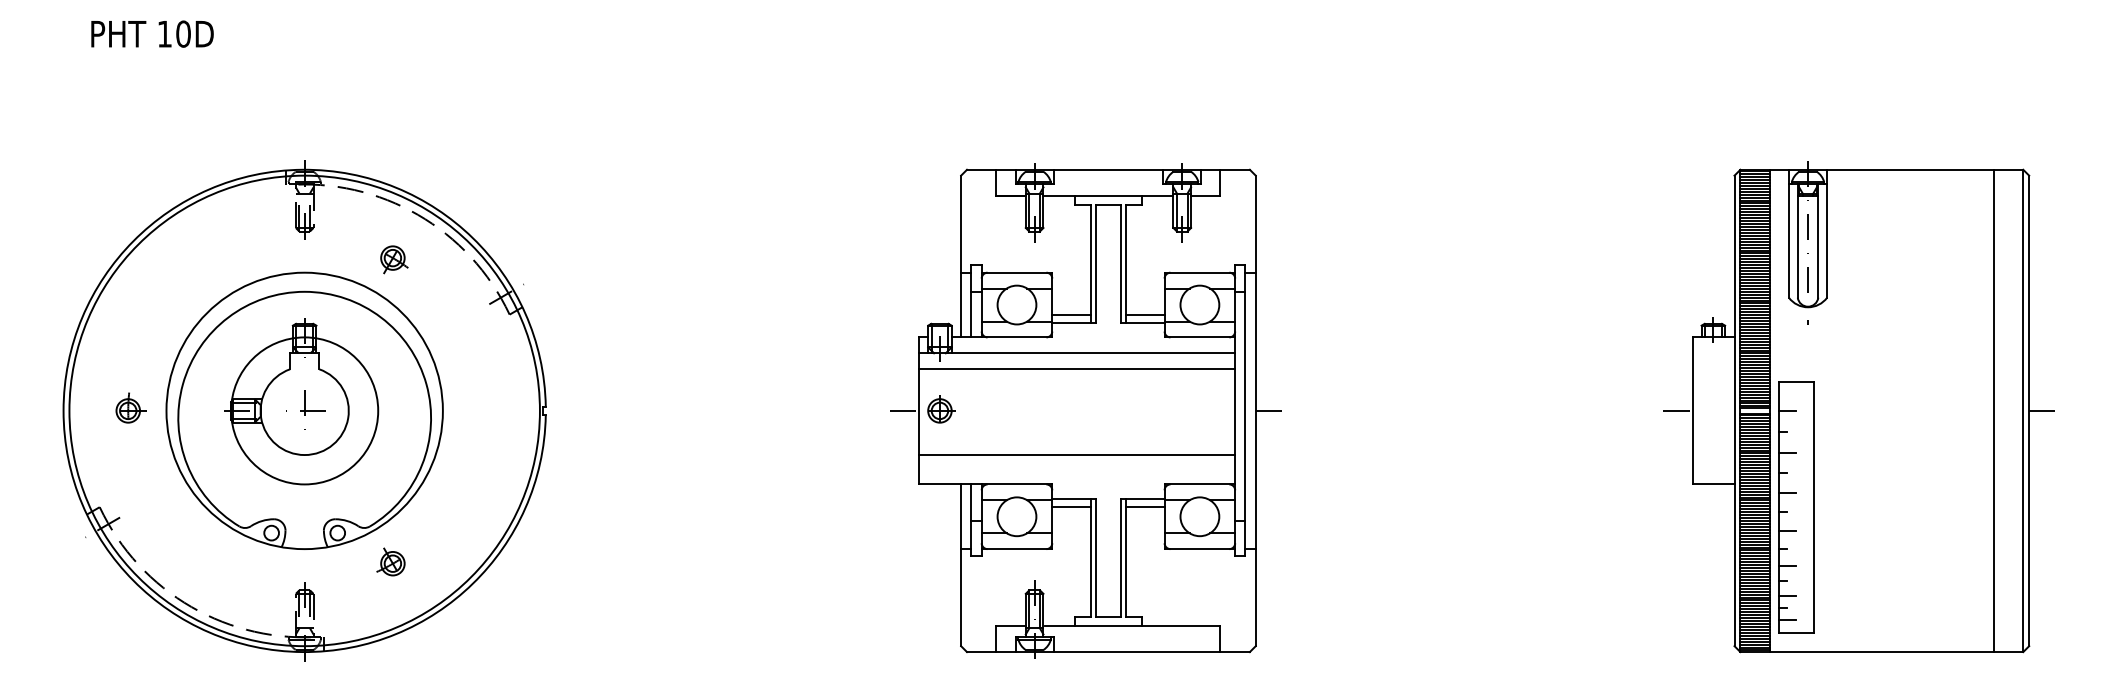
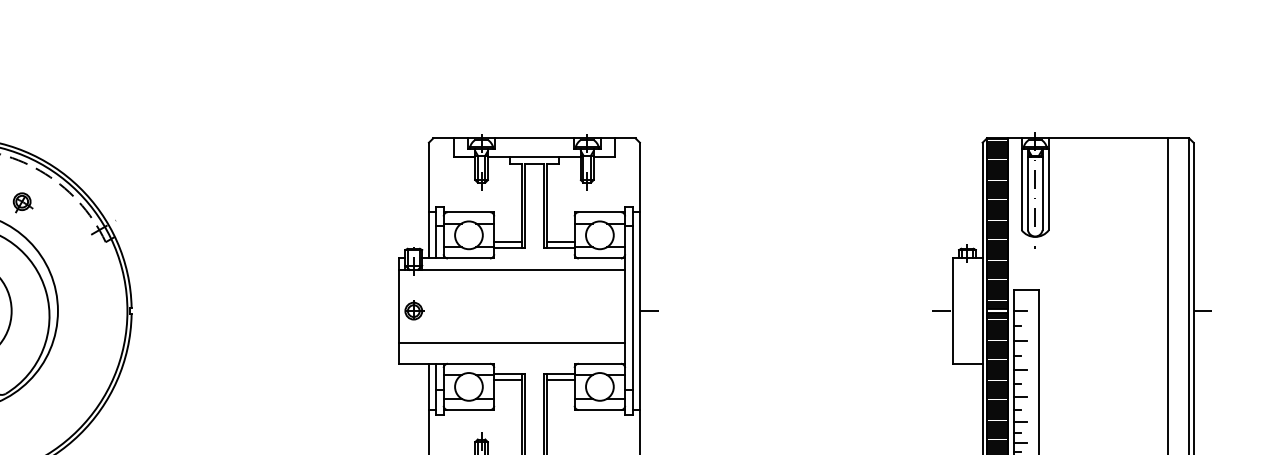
line: (1077, 369) -> (512, 281), removed
line: (904, 410) -> (388, 310), removed
part: (390, 561) -> (20, 418), removed

